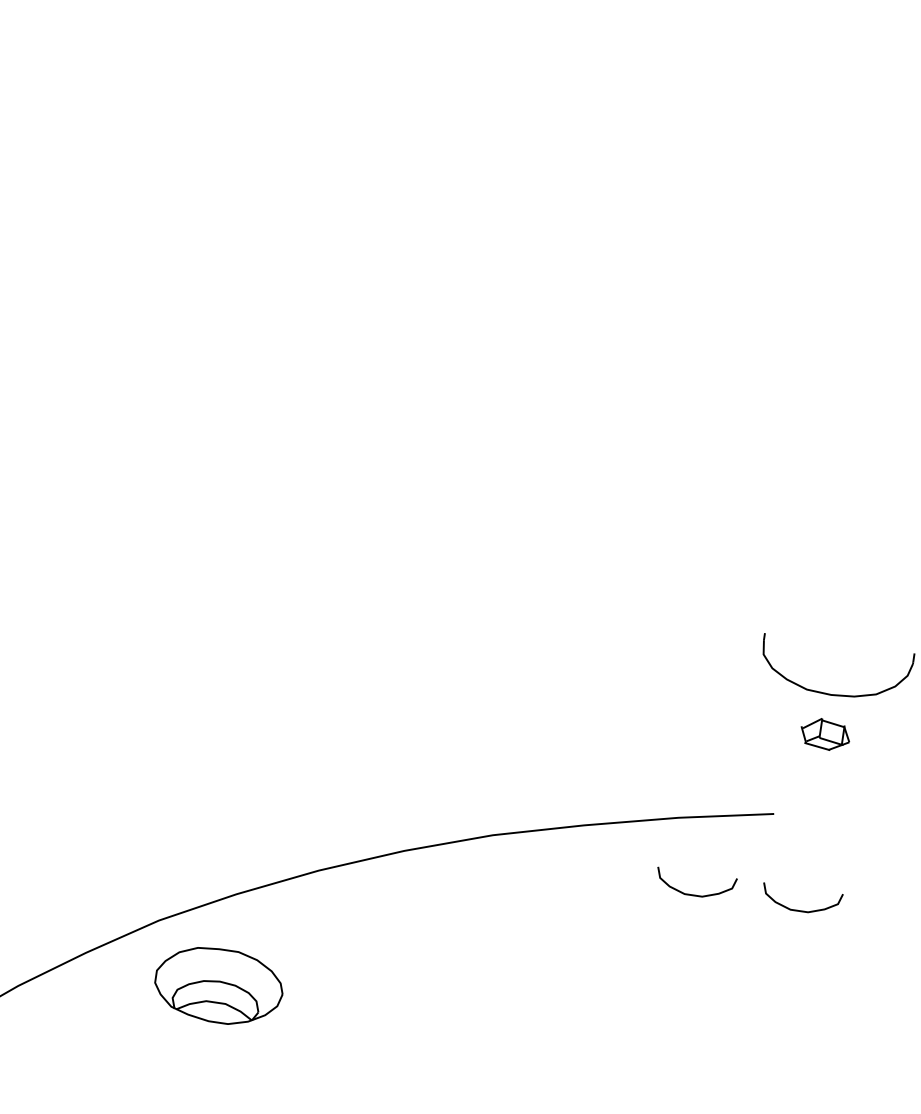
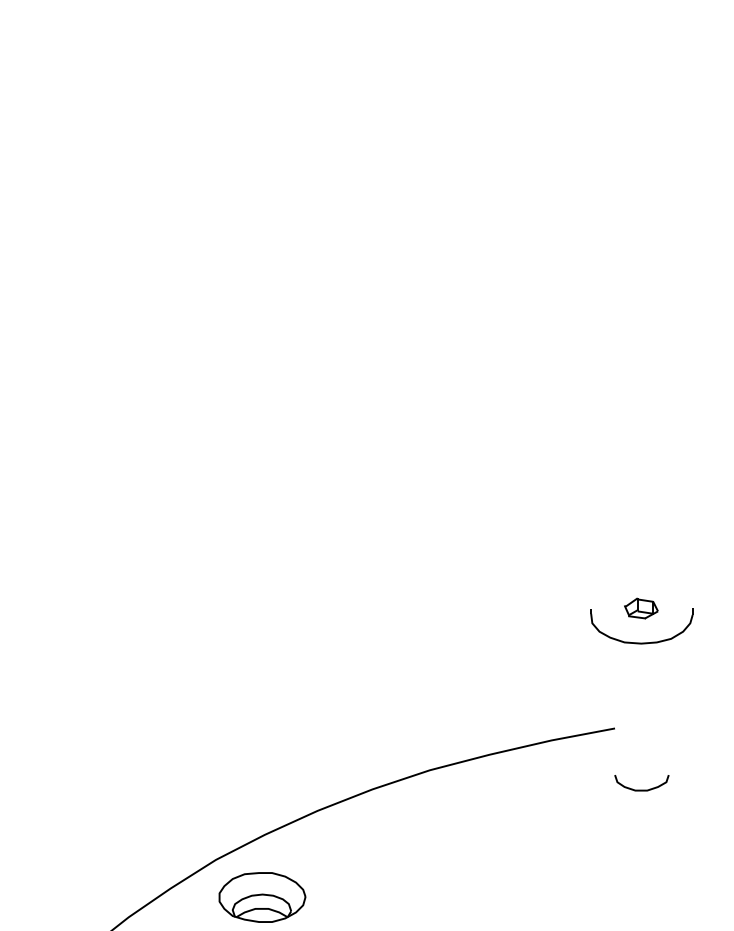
part: (825, 734) -> (641, 608), moved
curve: (693, 893) -> (569, 789), removed

